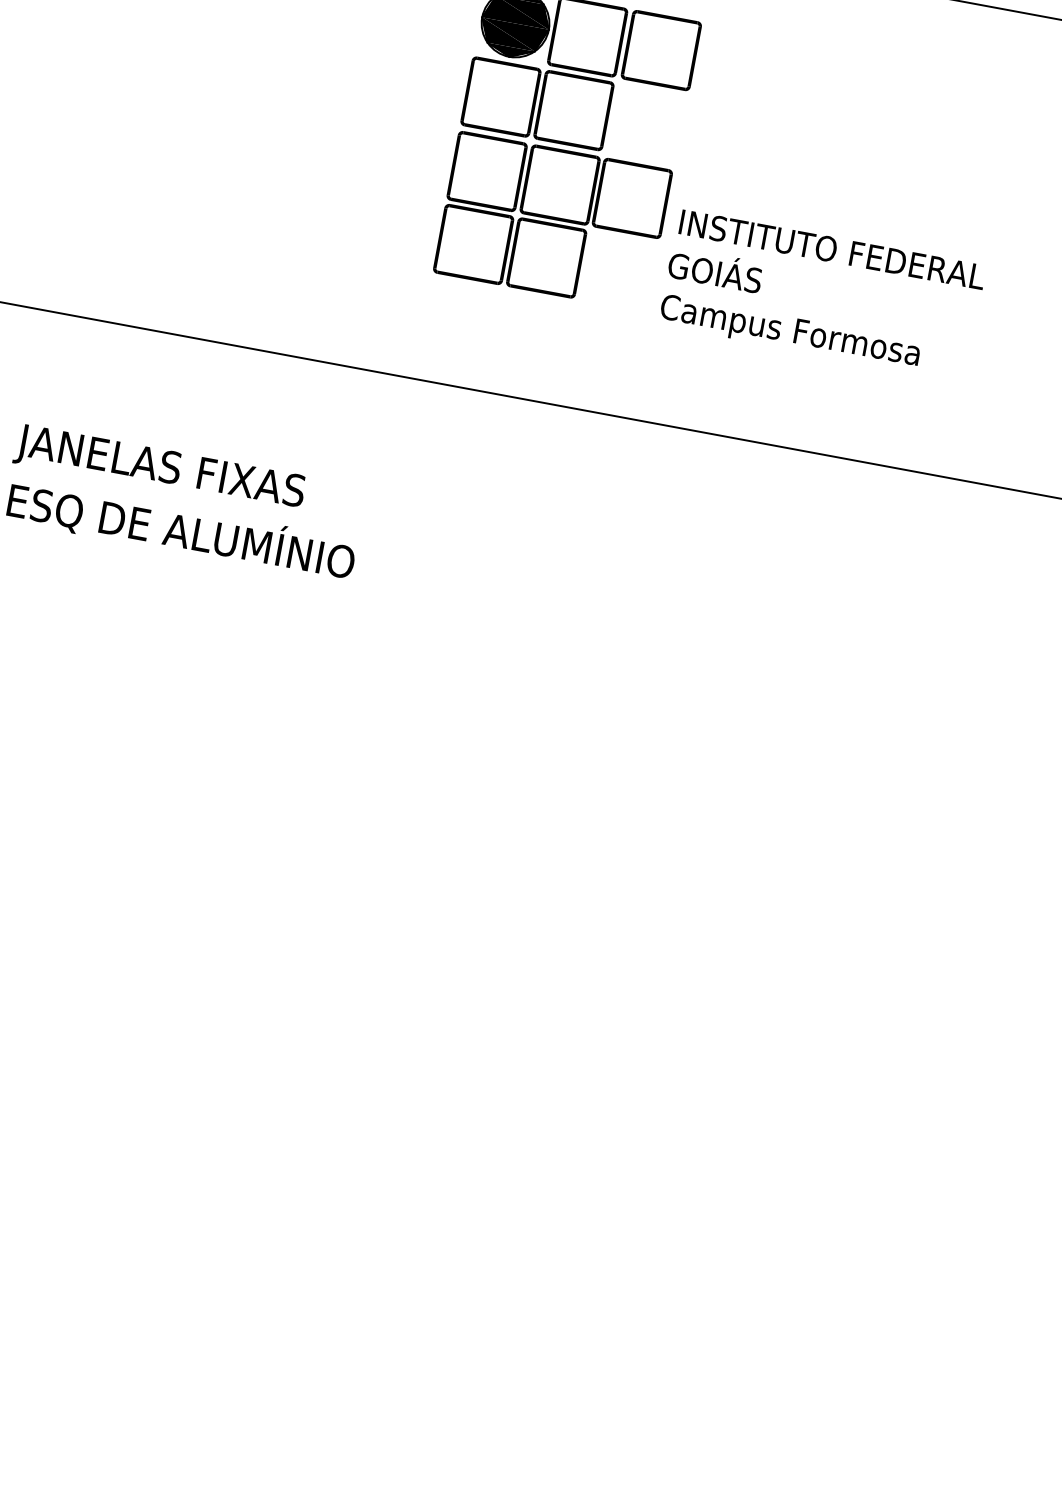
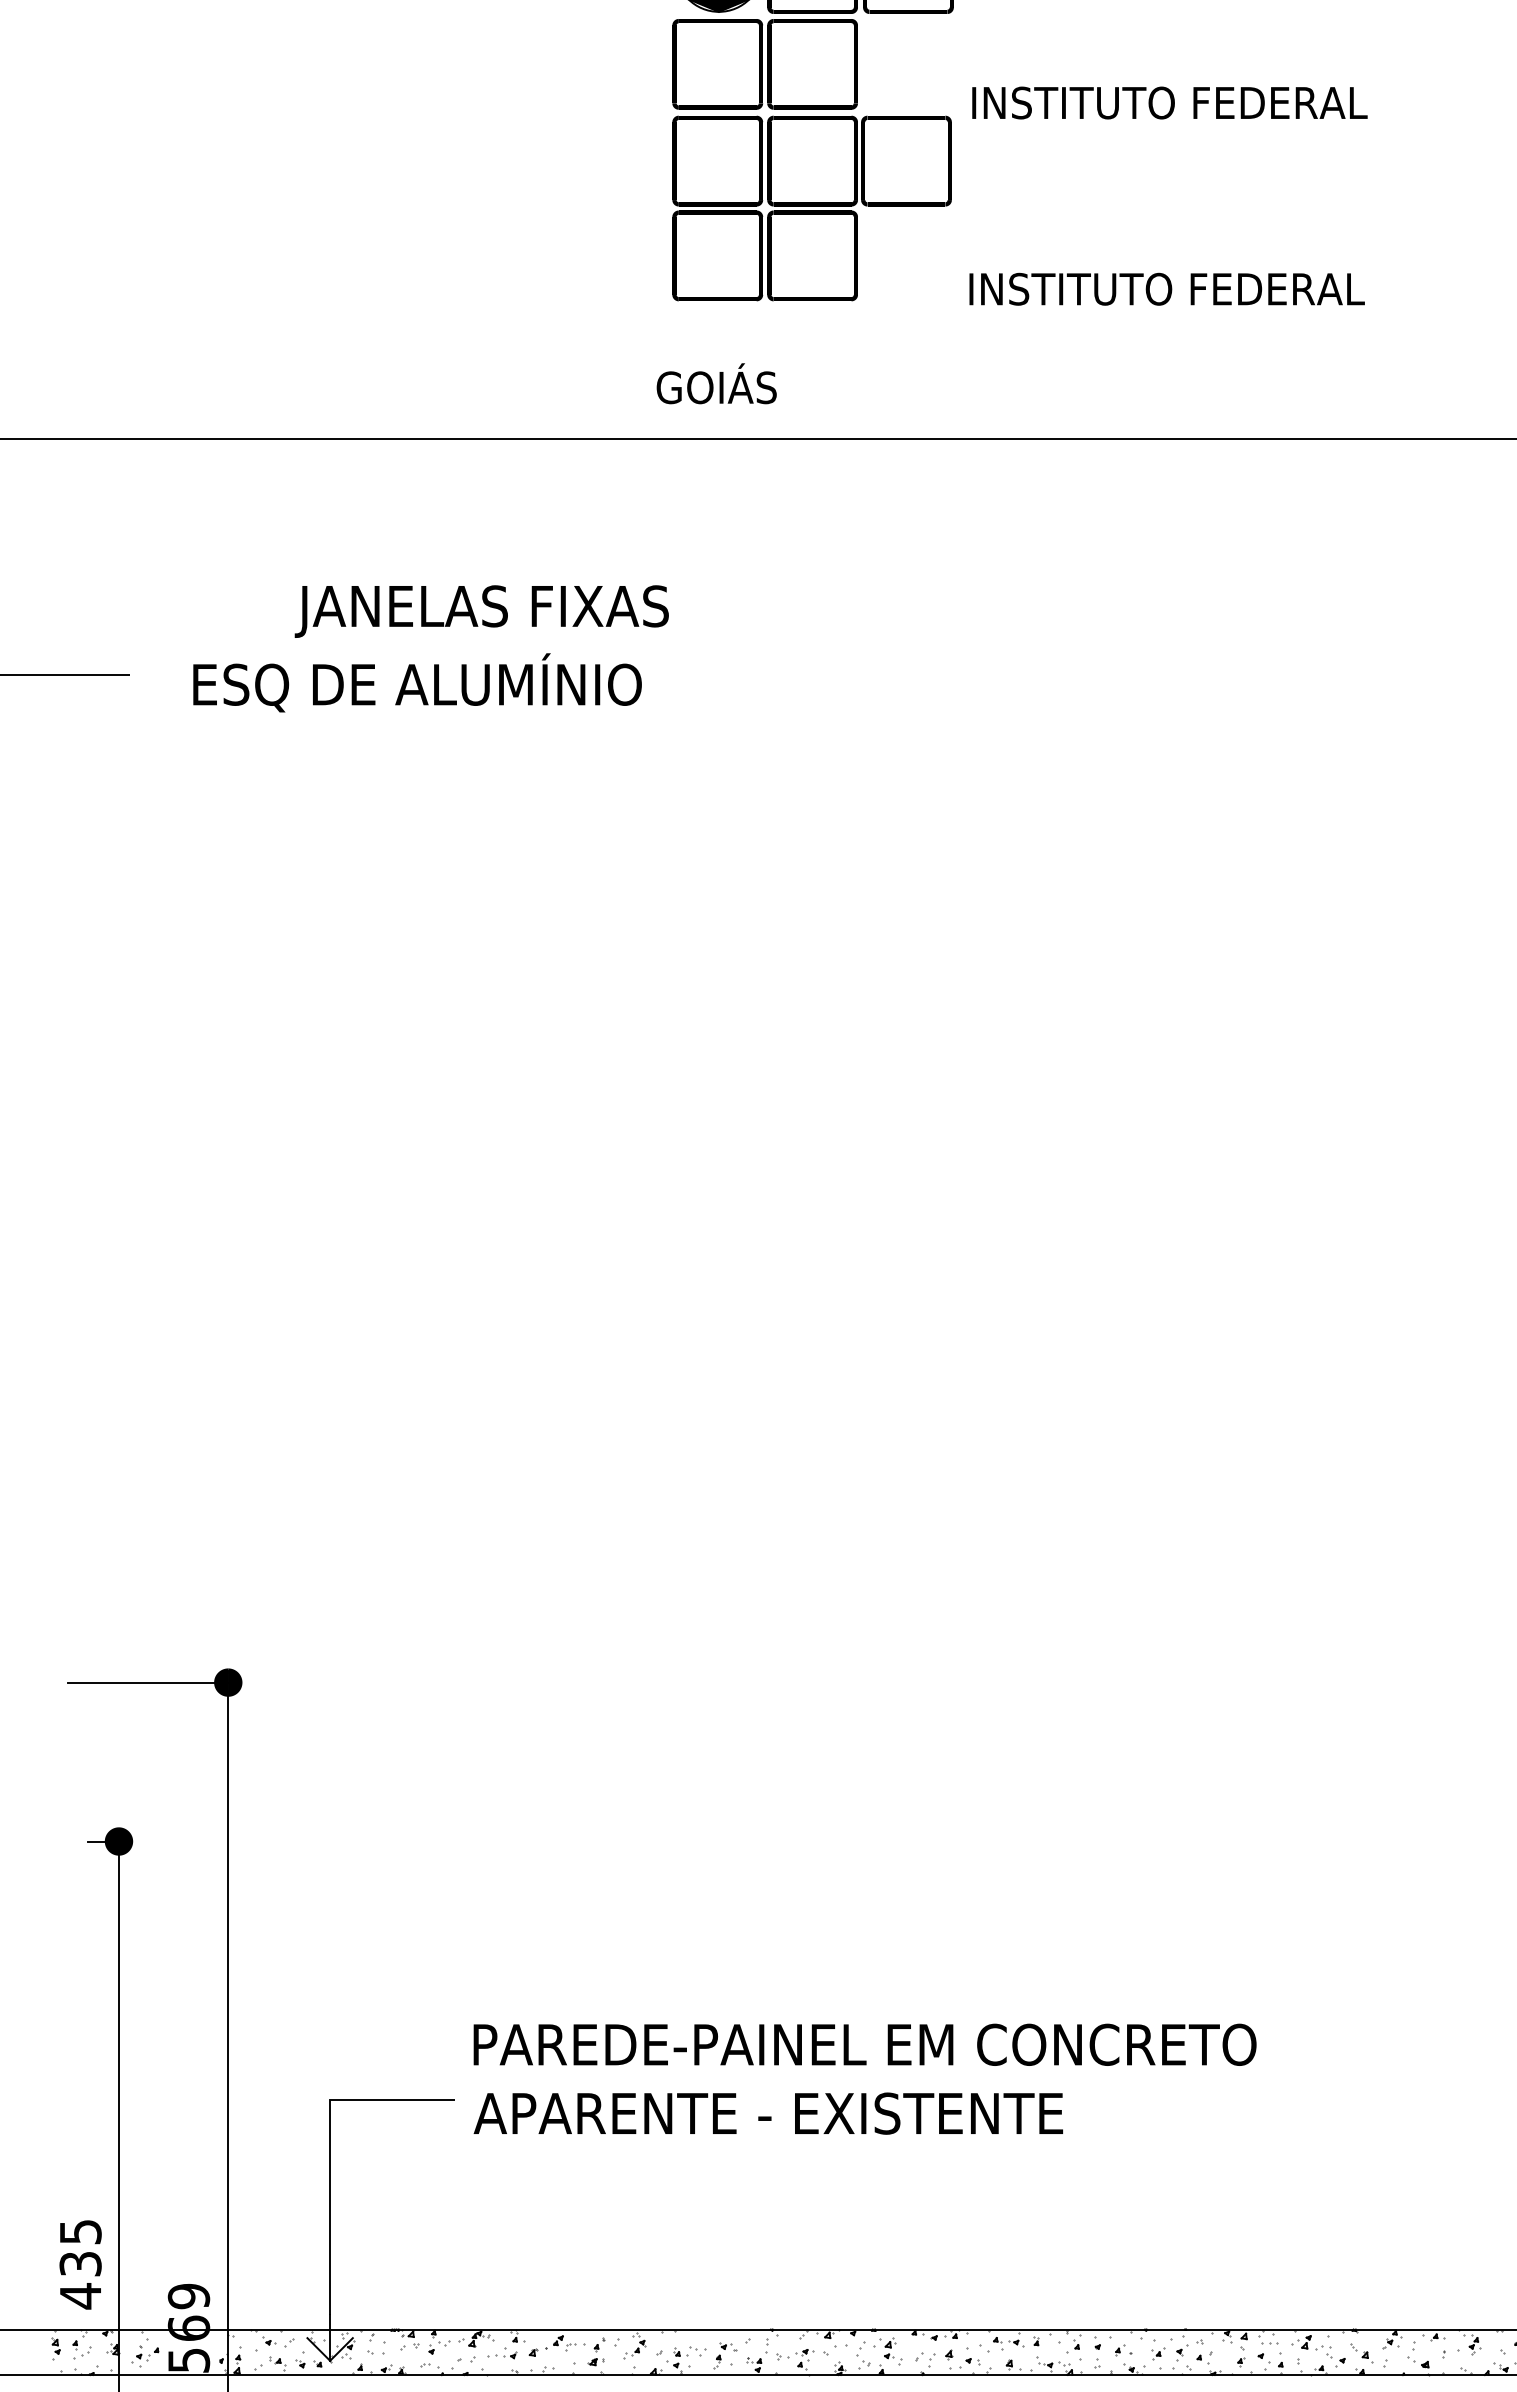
text: (832, 249) -> (1169, 102), moved
text: (715, 269) -> (716, 383), moved
text: (812, 337) -> (1165, 293), Campus Formosa -> INSTITUTO FEDERAL
text: (159, 469) -> (481, 611), moved

